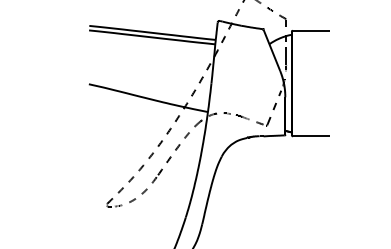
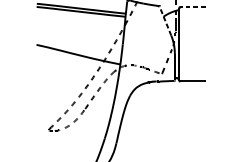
line: (310, 30) -> (192, 7), solid -> dashed
line: (271, 49) -> (165, 20), solid -> dashed

